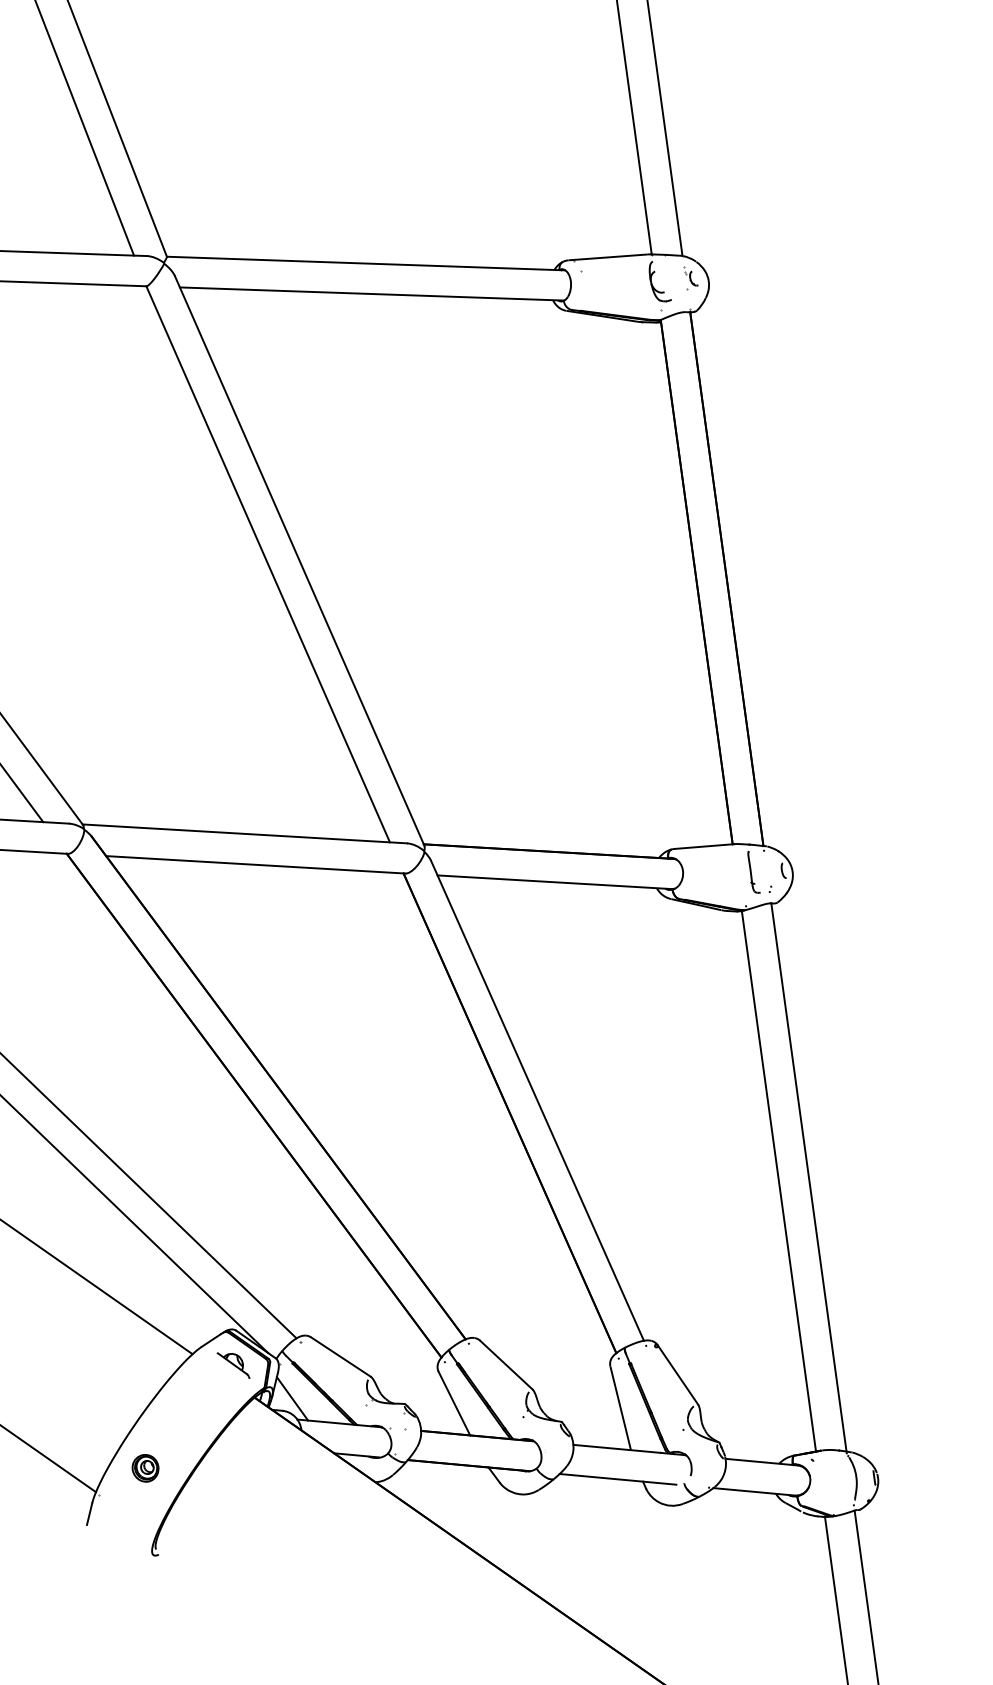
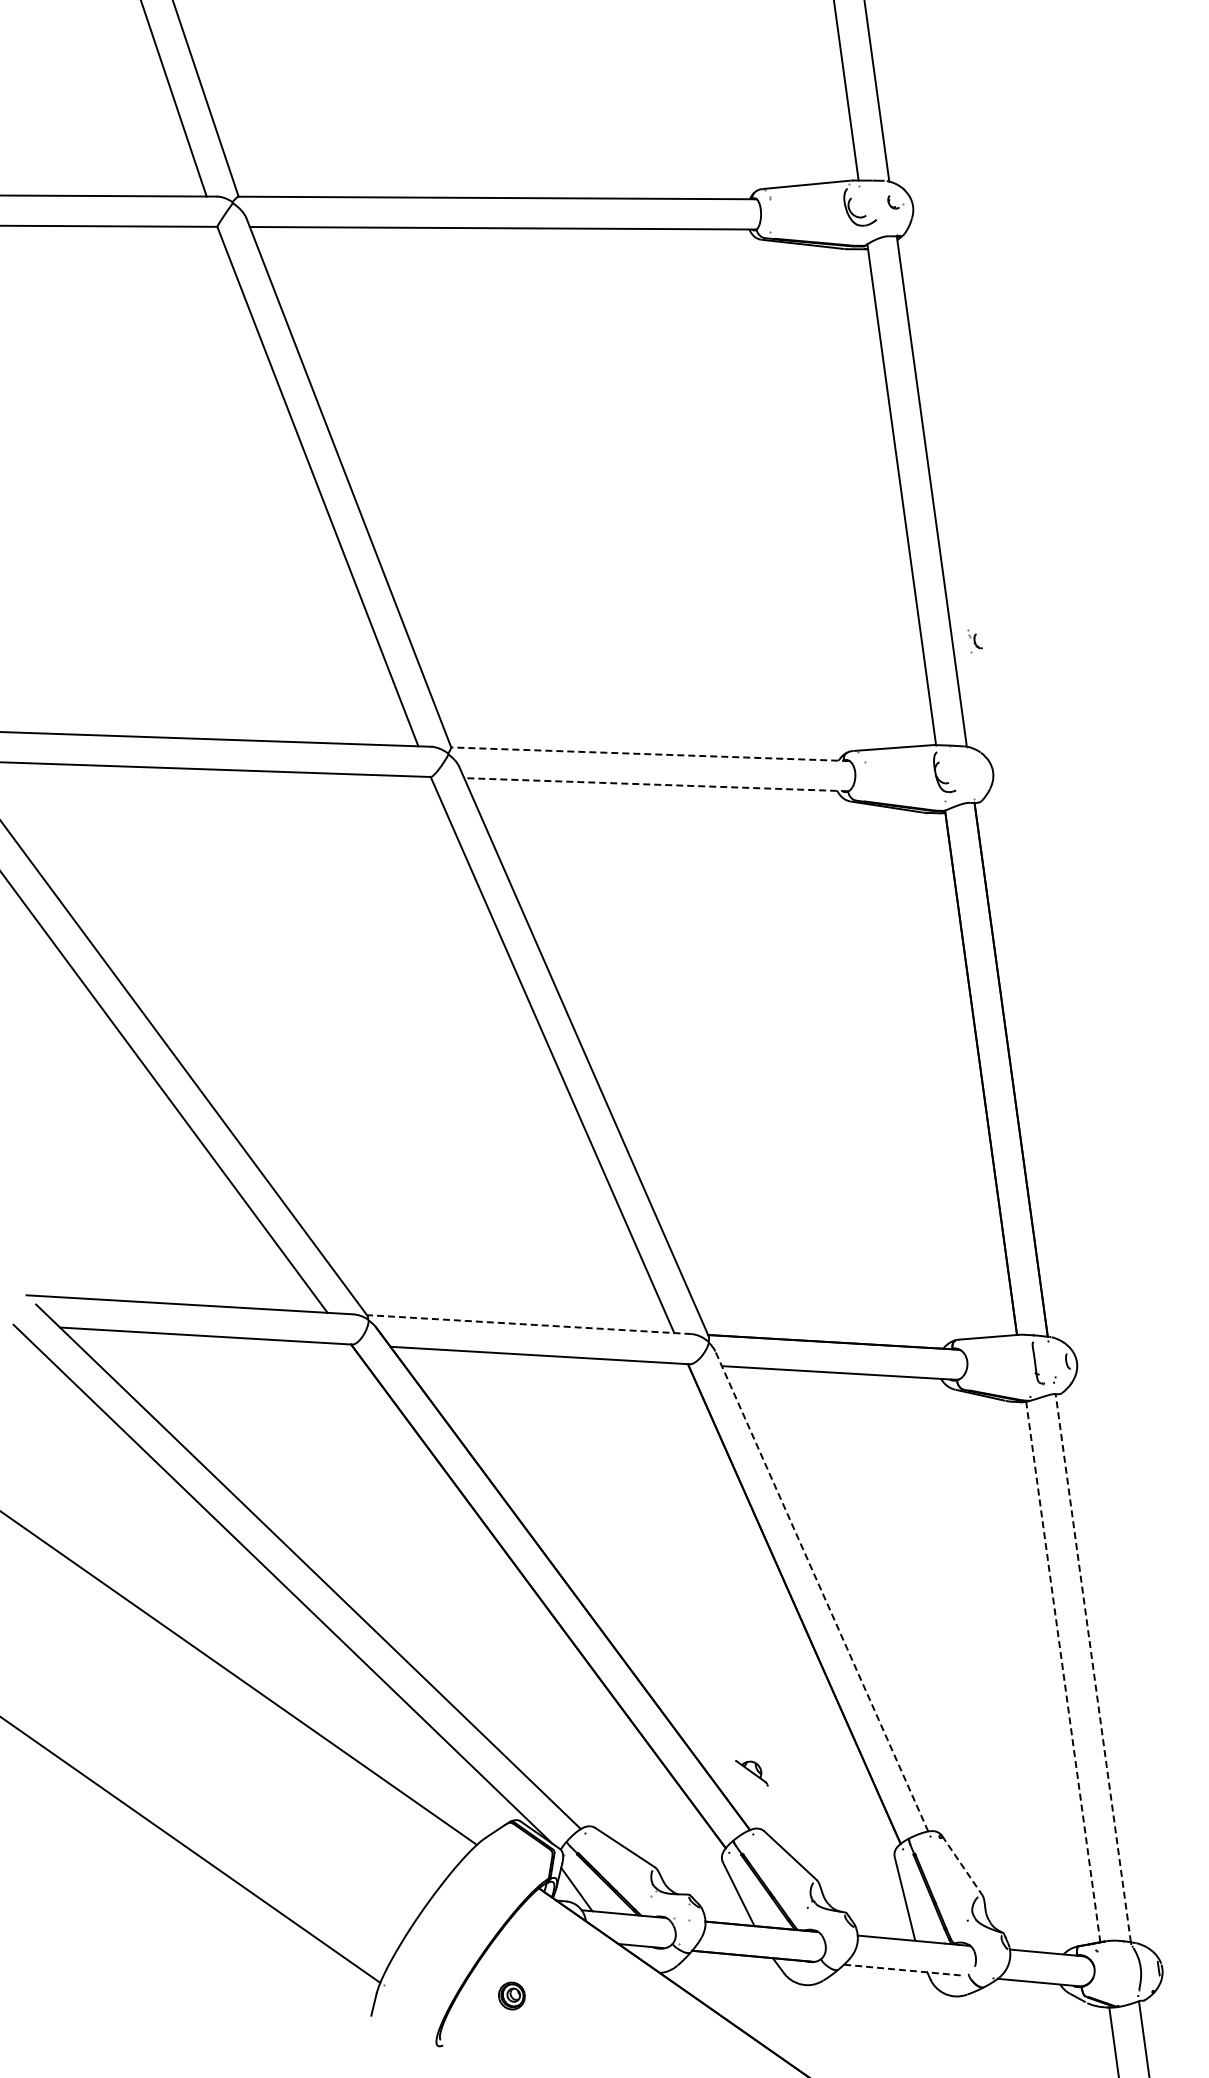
line: (365, 263) -> (649, 754), solid -> dashed
part: (690, 278) -> (974, 641), moved
line: (371, 293) -> (655, 784), solid -> dashed
line: (245, 833) -> (529, 1324), solid -> dashed
line: (537, 1100) -> (821, 1591), solid -> dashed
line: (809, 1177) -> (1093, 1668), solid -> dashed
line: (779, 1181) -> (1063, 1672), solid -> dashed
part: (233, 1365) -> (751, 1773), moved
line: (678, 1374) -> (962, 1865), solid -> dashed
part: (145, 1467) -> (511, 1995), moved
line: (618, 1479) -> (902, 1970), solid -> dashed

